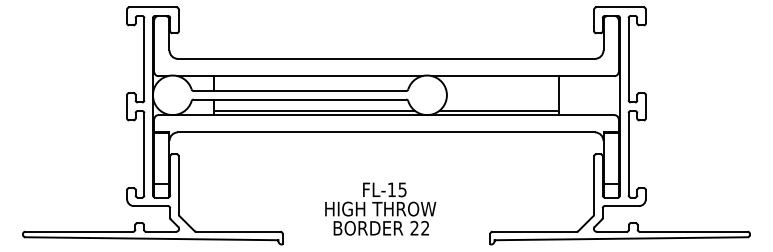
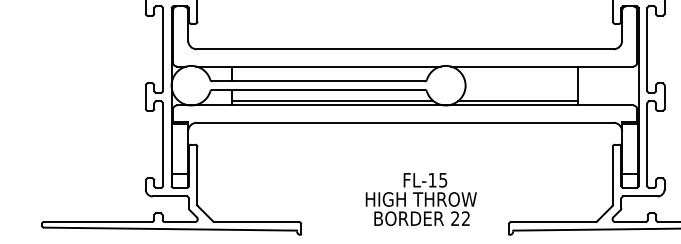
text: (380, 208) -> (421, 198), moved

